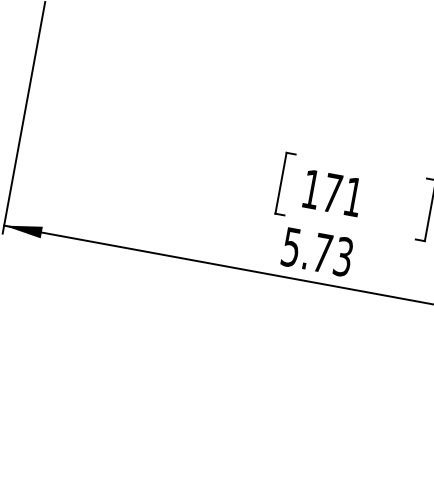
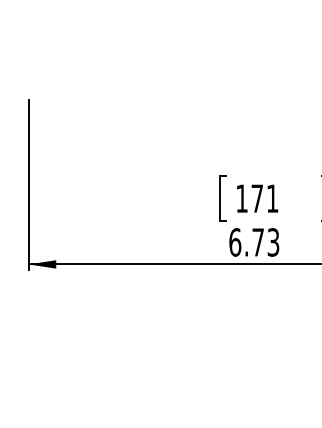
text: (291, 247) -> (235, 242), 5.73 -> 6.73

